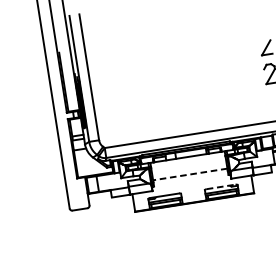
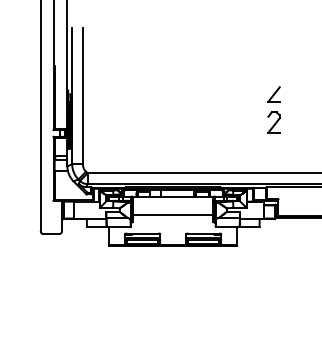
line: (189, 174) -> (172, 215), dashed -> solid
line: (220, 186) -> (203, 233), dashed -> solid

